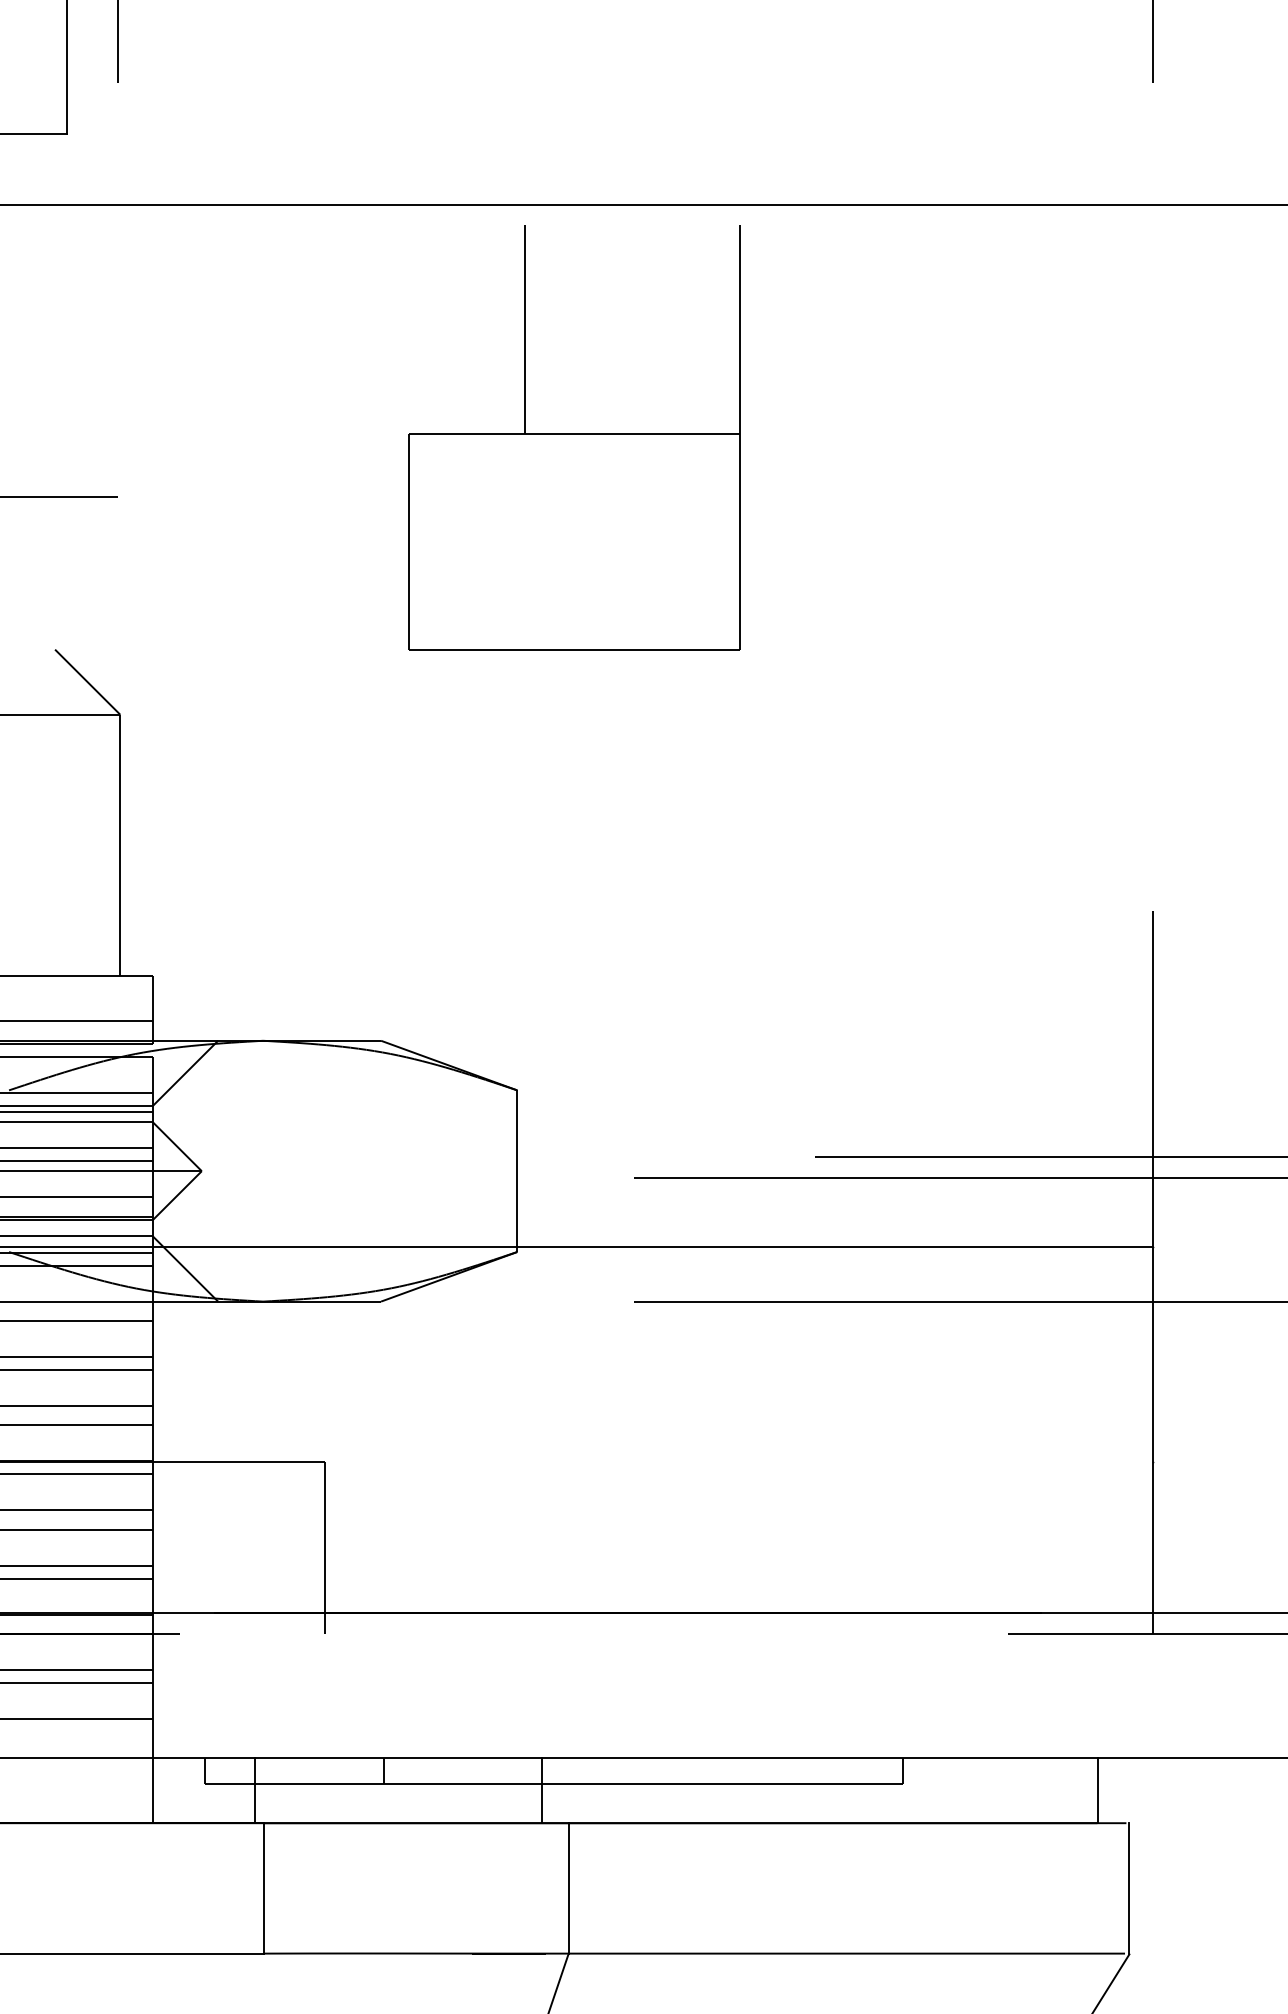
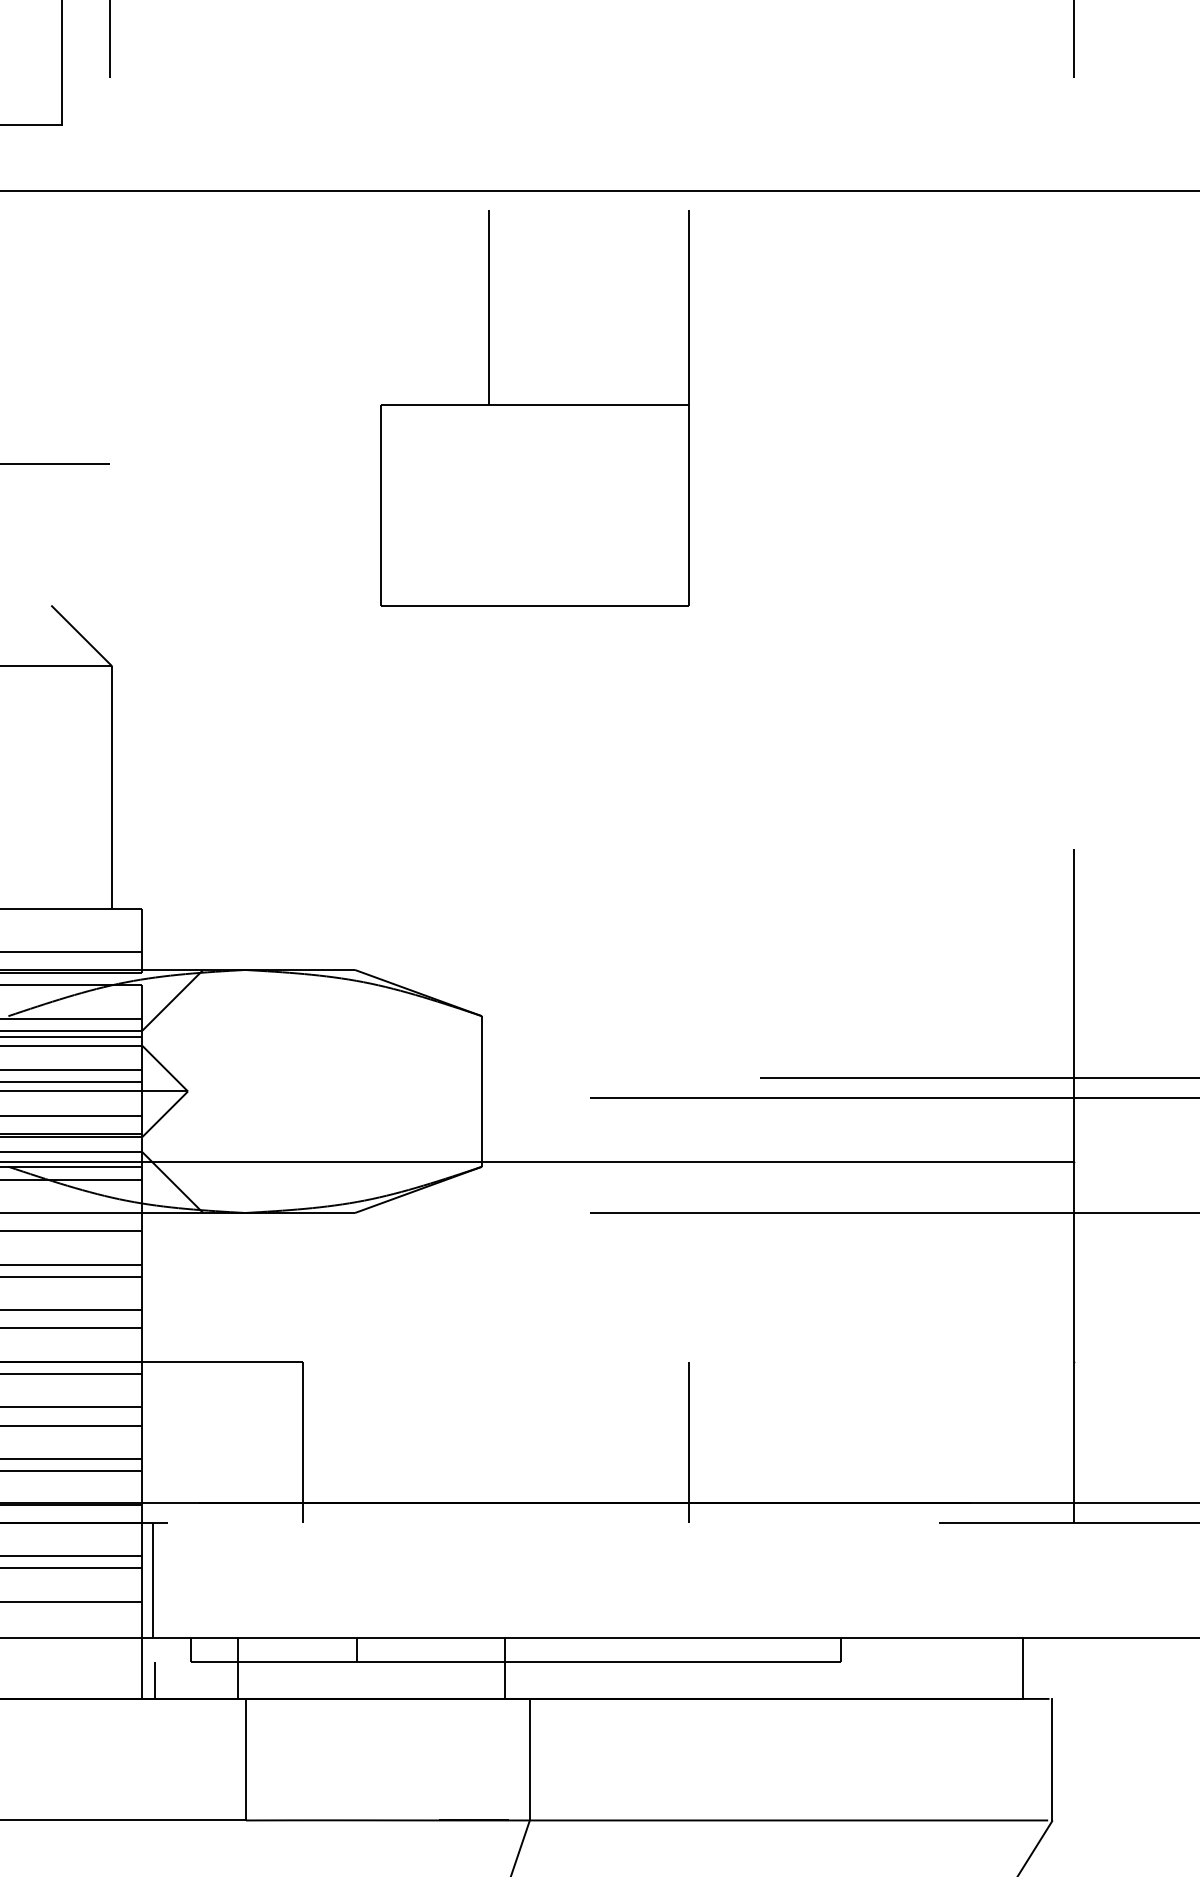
line: (739, 1548) -> (688, 1443), added
line: (164, 1695) -> (153, 1579), added
line: (165, 1803) -> (154, 1680), added

